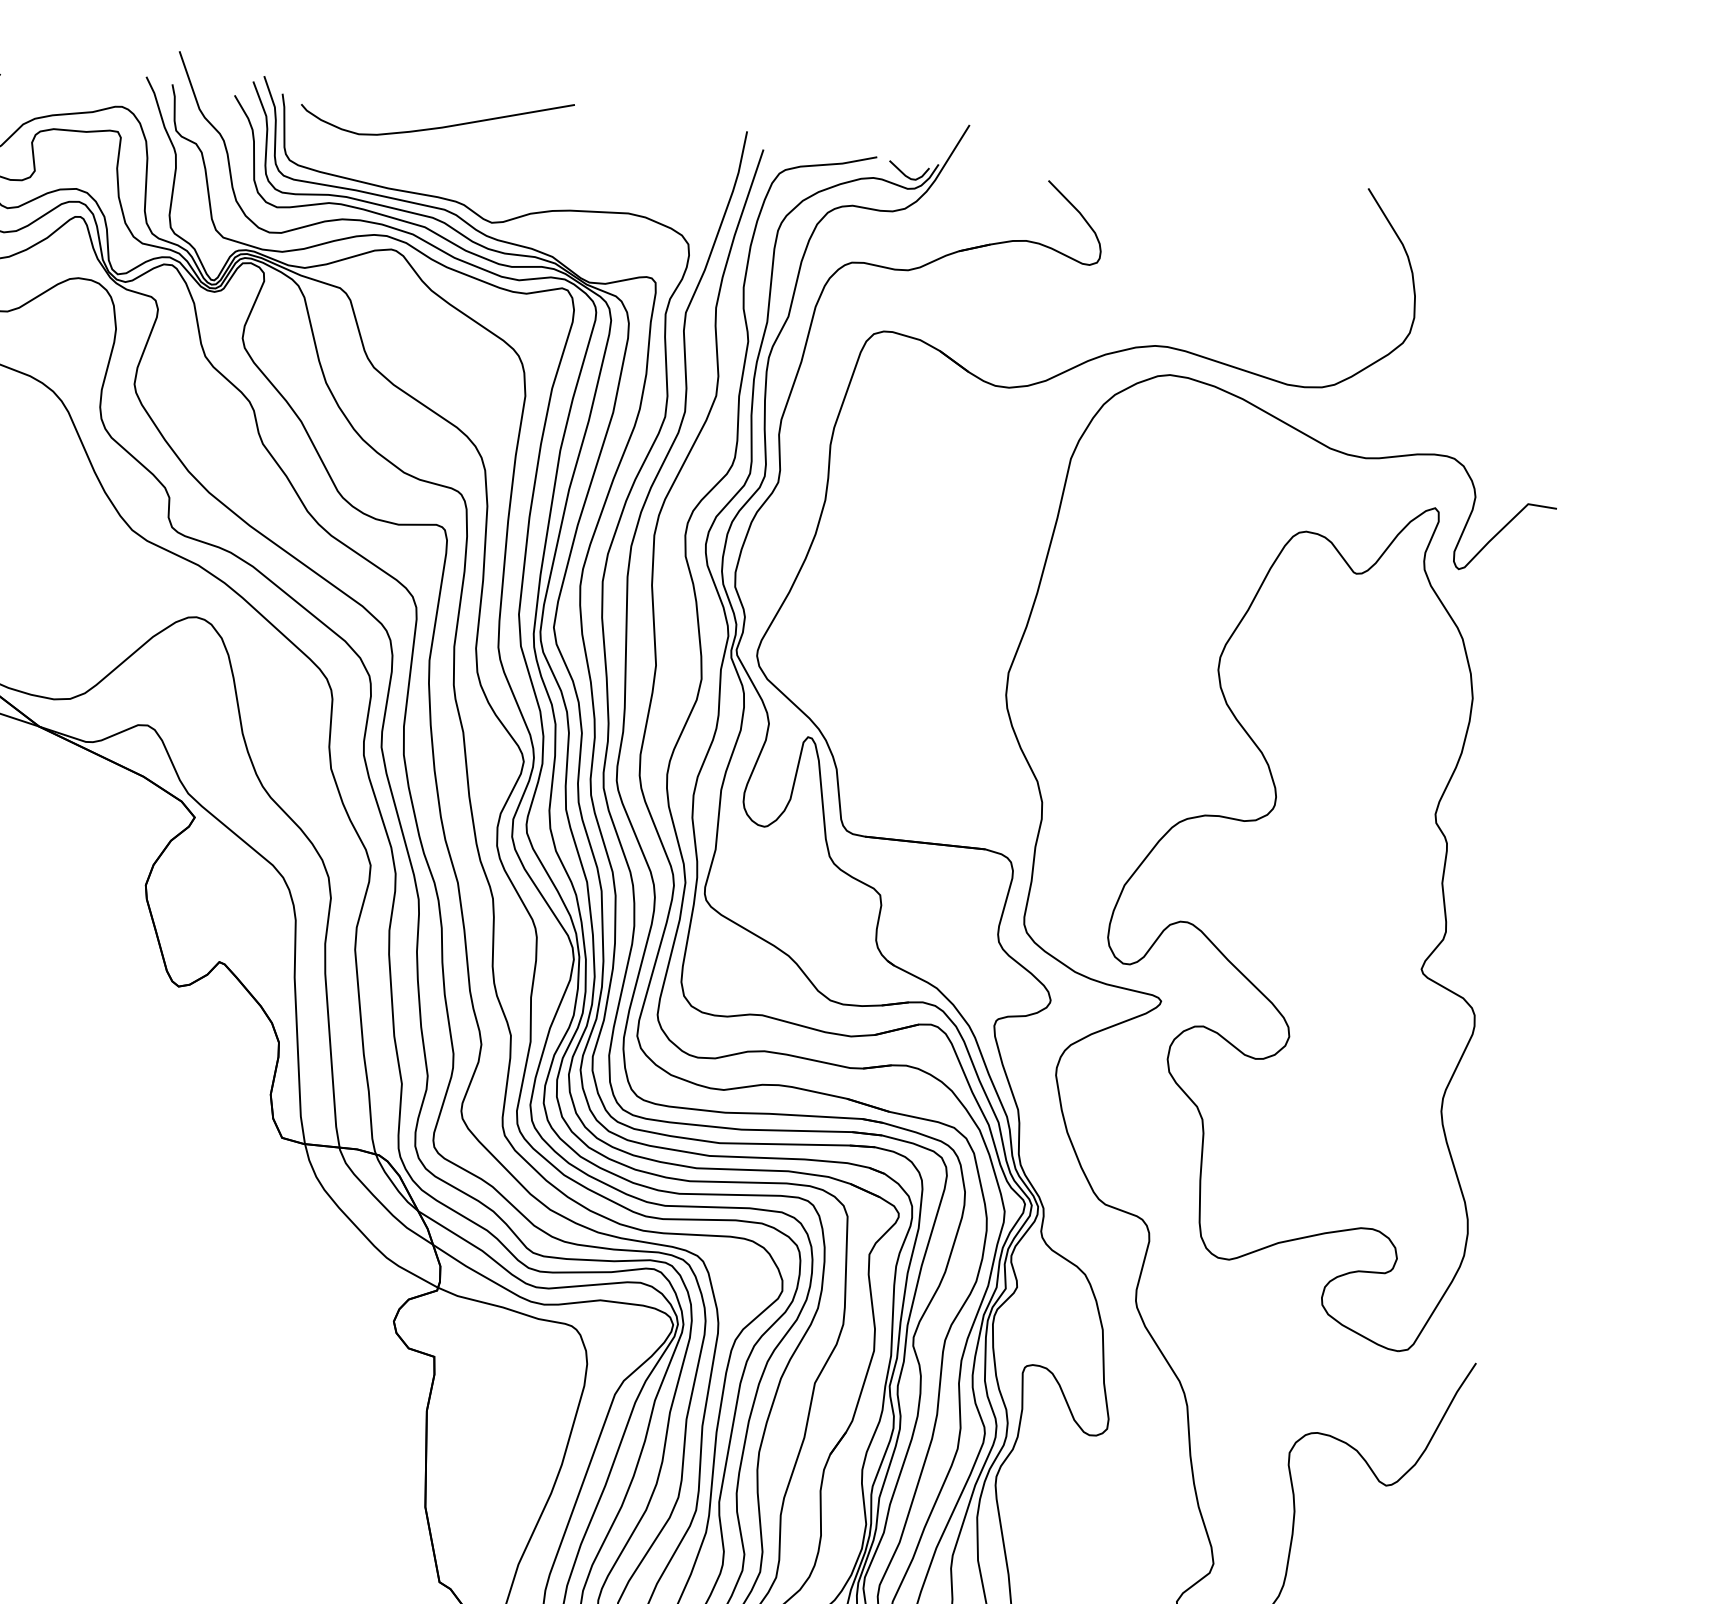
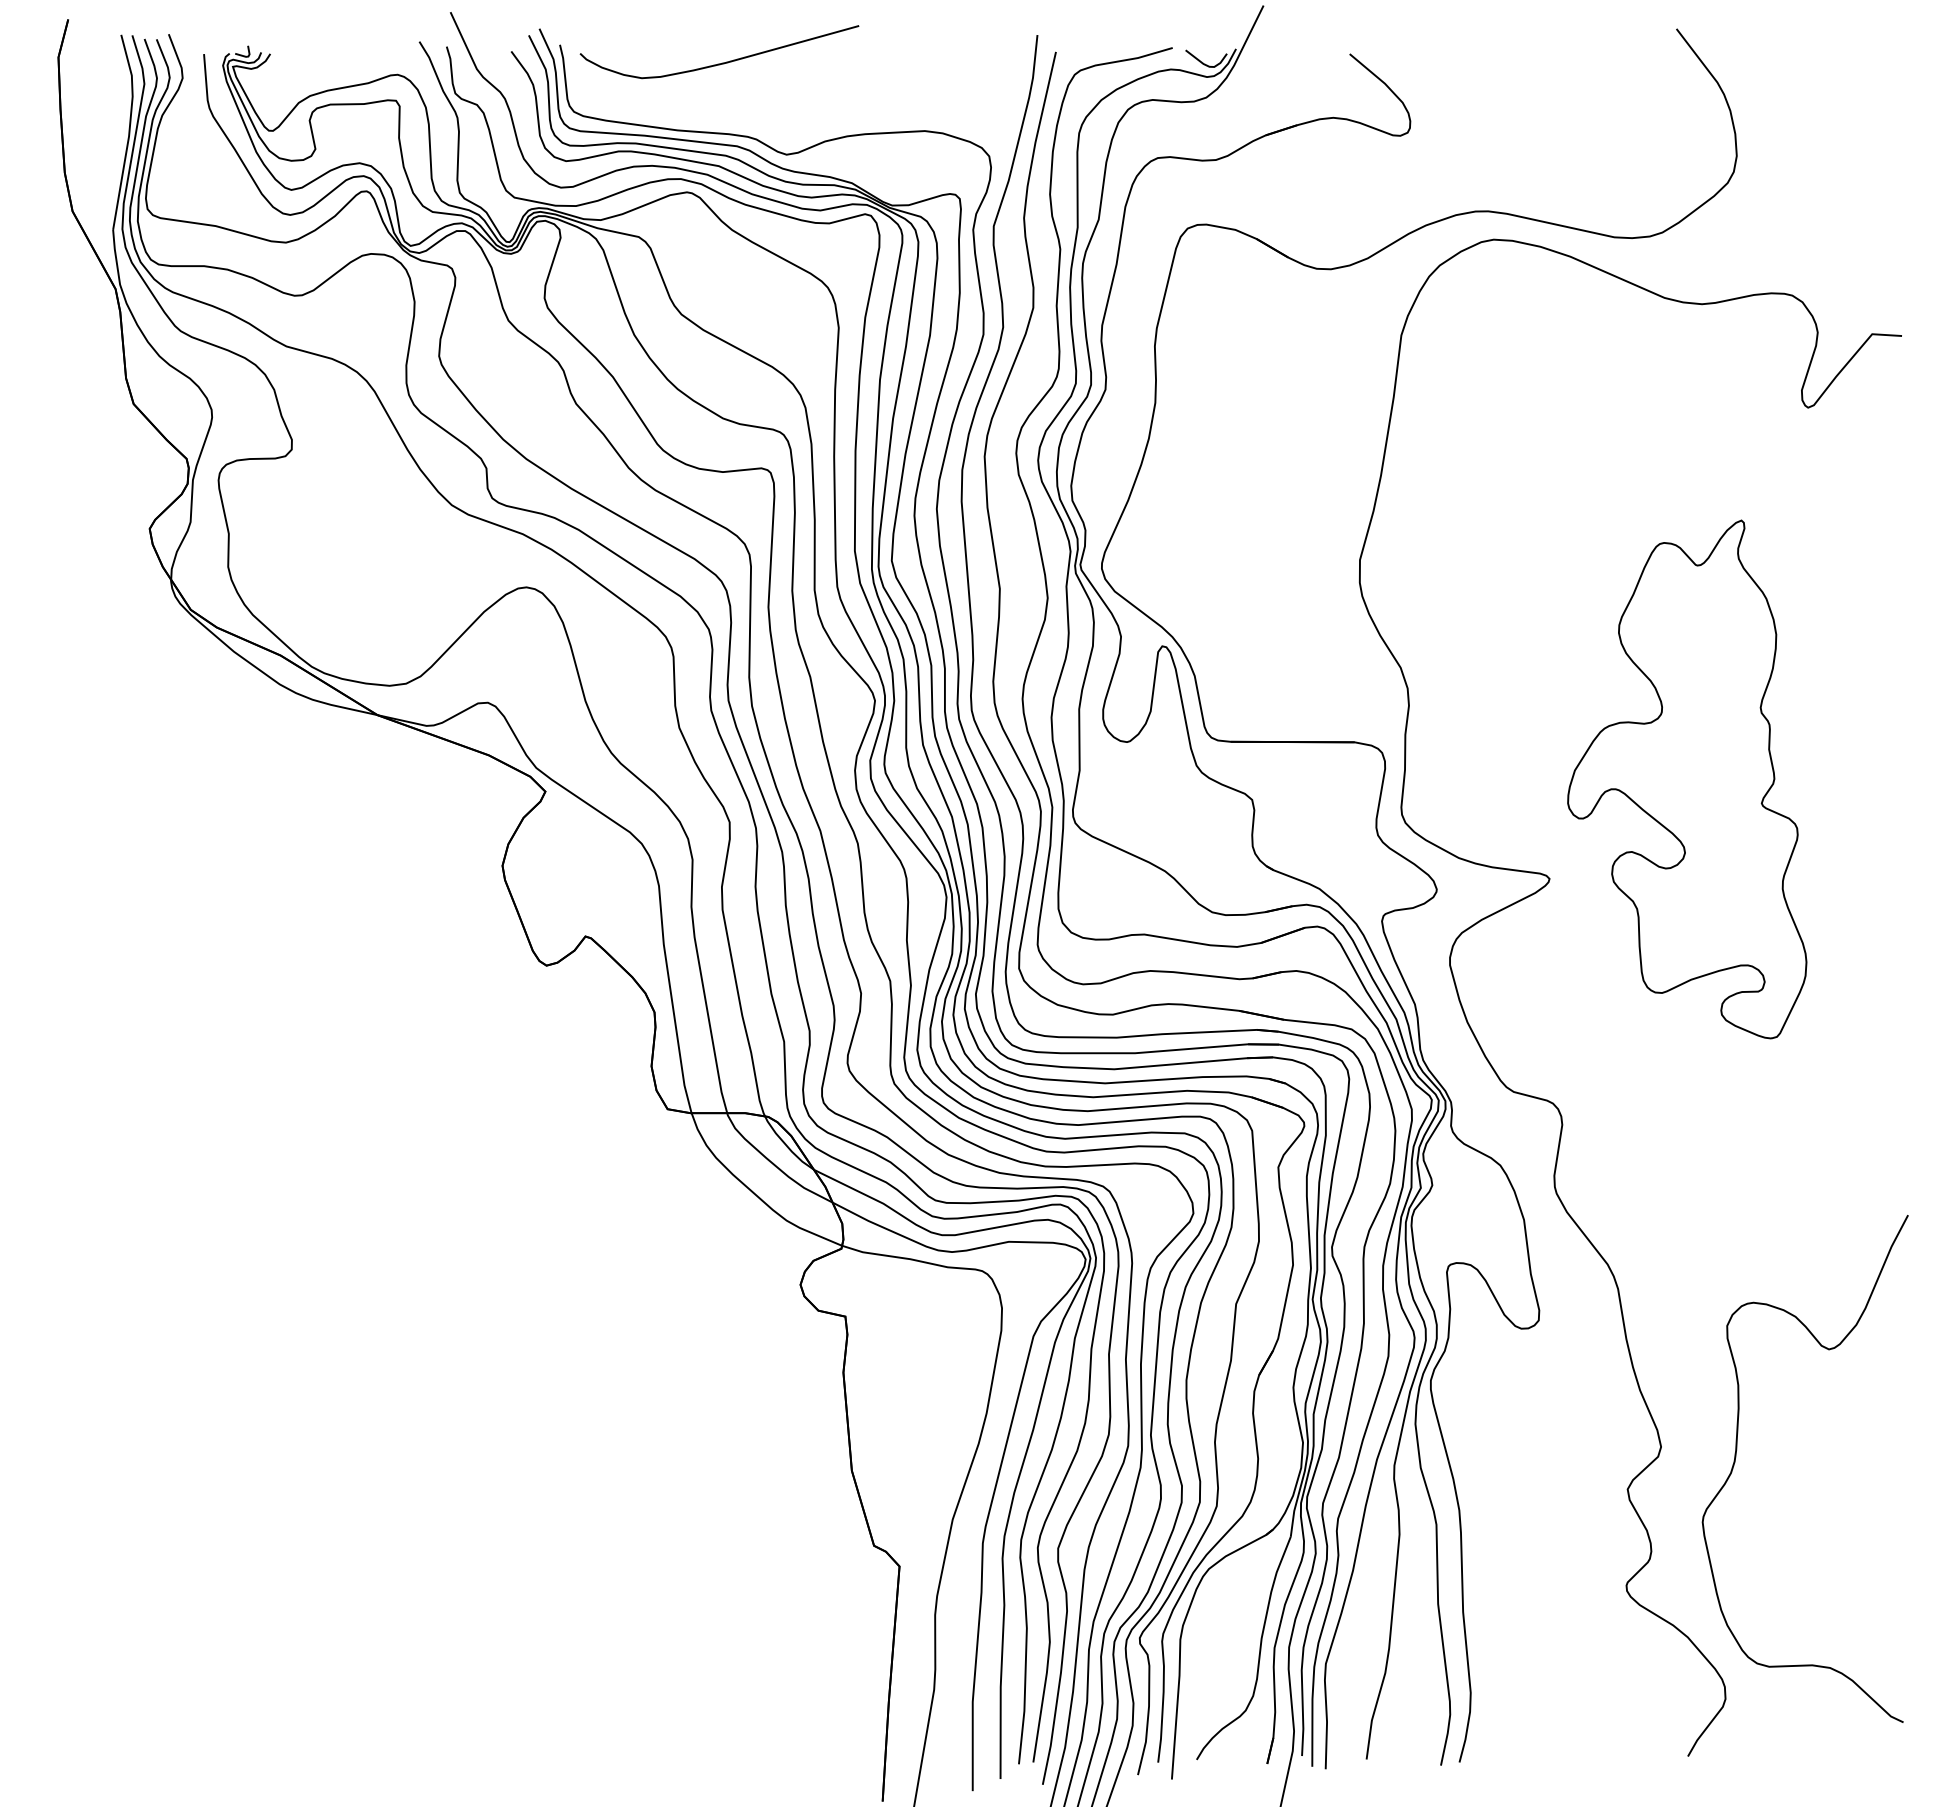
part: (1303, 918) -> (1686, 779), size x0.6

